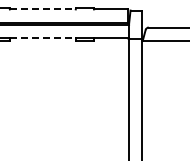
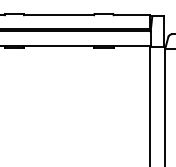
line: (42, 9) -> (58, 15), dashed -> solid
line: (42, 38) -> (58, 46), dashed -> solid

